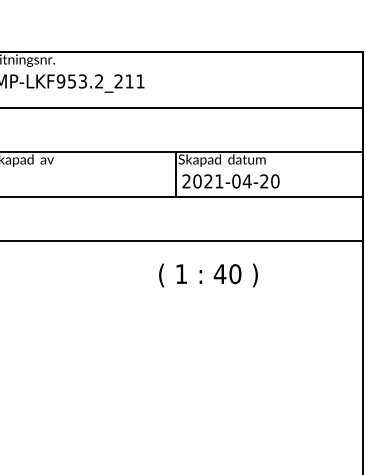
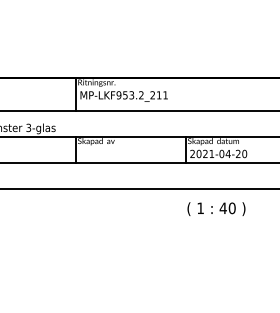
text: (208, 274) -> (216, 208), moved

